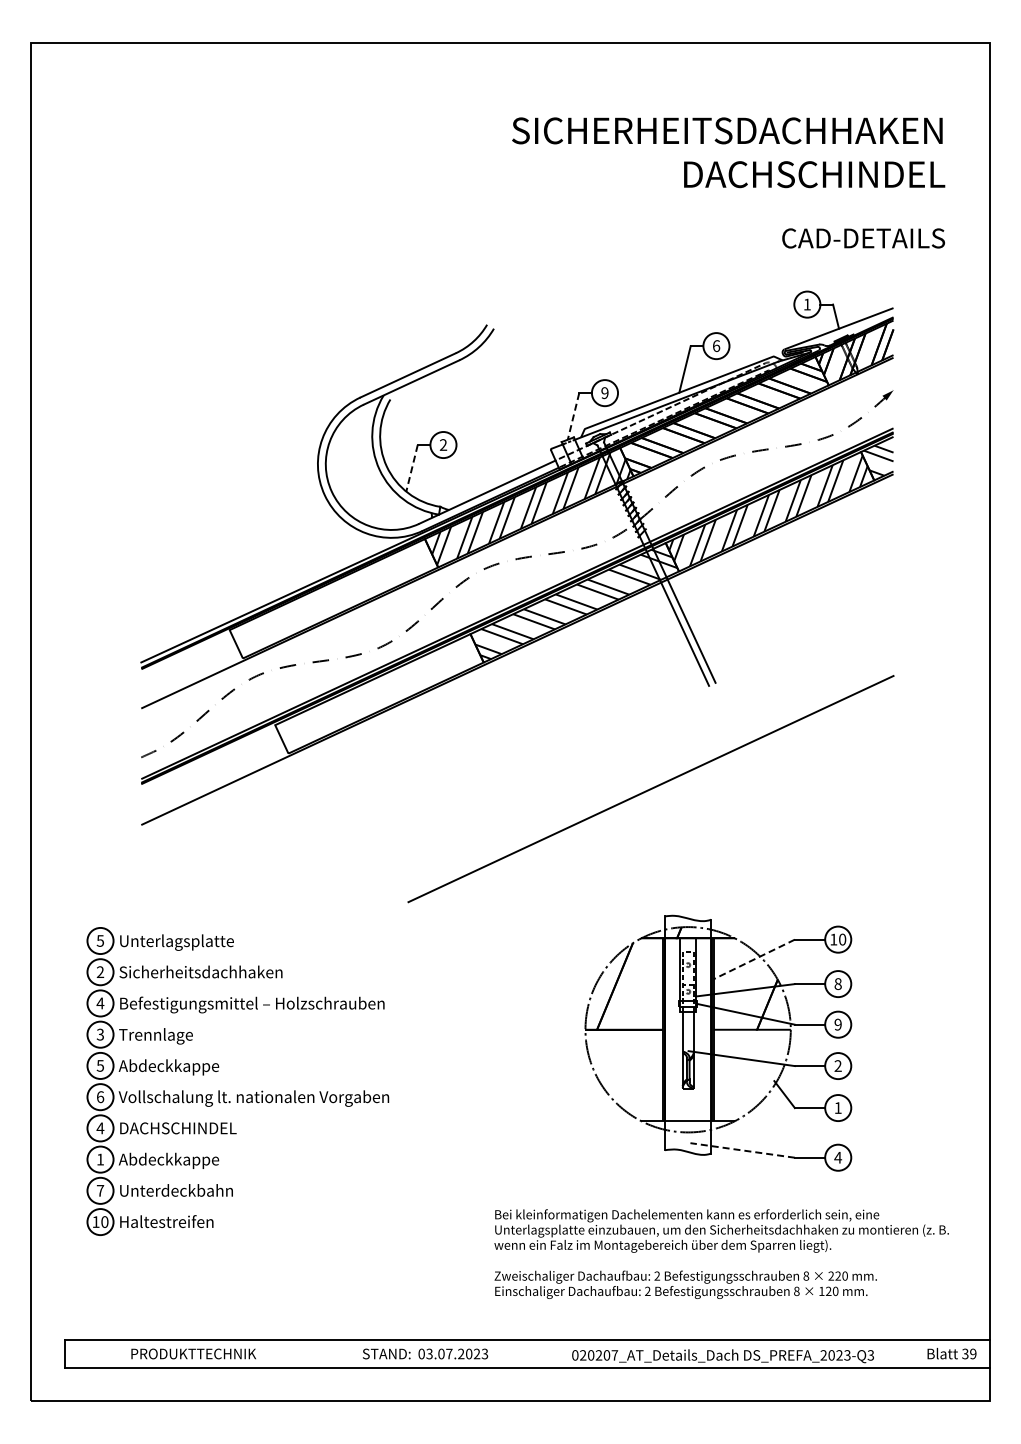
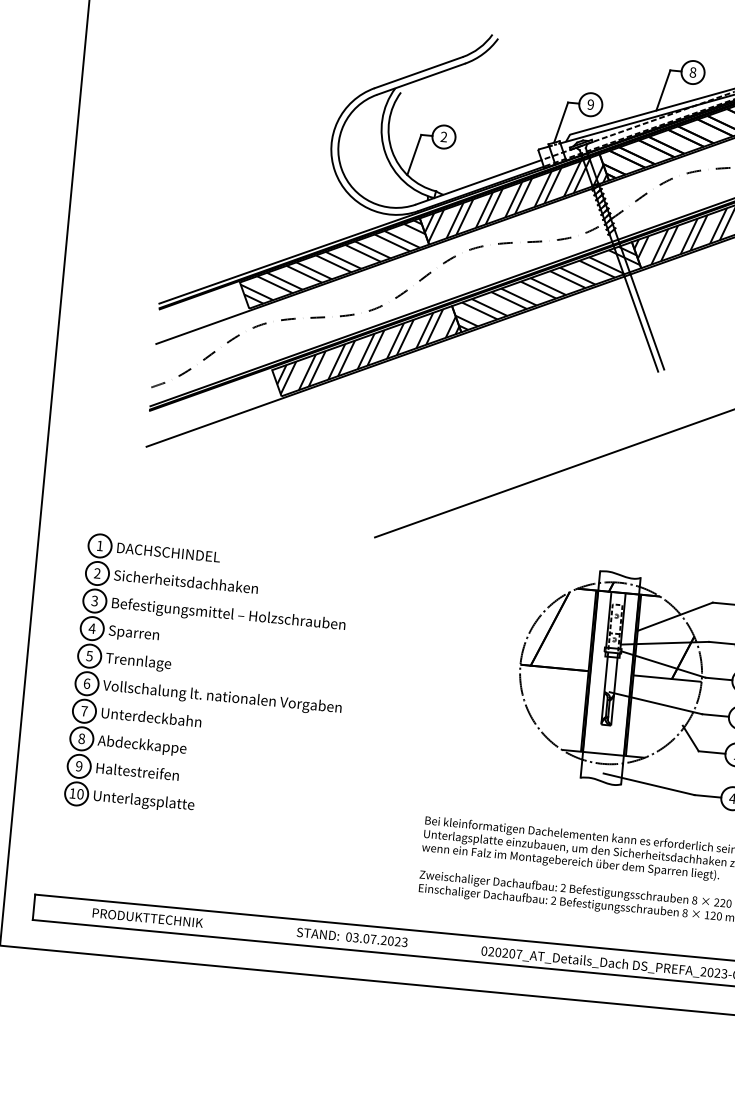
text: (716, 345) -> (693, 72), 6 -> 8
line: (573, 416) -> (561, 122), dashed -> solid
line: (412, 468) -> (414, 155), dashed -> solid
hatch: (331, 596) -> (332, 261), added
hatch: (381, 694) -> (368, 351), added
text: (99, 940) -> (99, 545), 5 -> 1
text: (178, 942) -> (168, 553), Unterlagsplatte -> DACHSCHINDEL
line: (753, 959) -> (674, 616), dashed -> solid
text: (100, 1003) -> (94, 601), 4 -> 3
text: (100, 1034) -> (92, 628), 3 -> 4
text: (155, 1036) -> (140, 634), Trennlage -> Sparren
text: (168, 1067) -> (149, 663), Abdeckkappe -> Trennlage
text: (178, 1127) -> (153, 717), DACHSCHINDEL -> Unterdeckbahn
text: (100, 1128) -> (84, 711), 4 -> 7
line: (742, 1150) -> (648, 784), dashed -> solid
text: (100, 1159) -> (81, 738), 1 -> 8
text: (176, 1189) -> (146, 771), Unterdeckbahn -> Haltestreifen
text: (100, 1190) -> (79, 766), 7 -> 9
text: (176, 1223) -> (143, 801), Haltestreifen -> Unterlagsplatte

